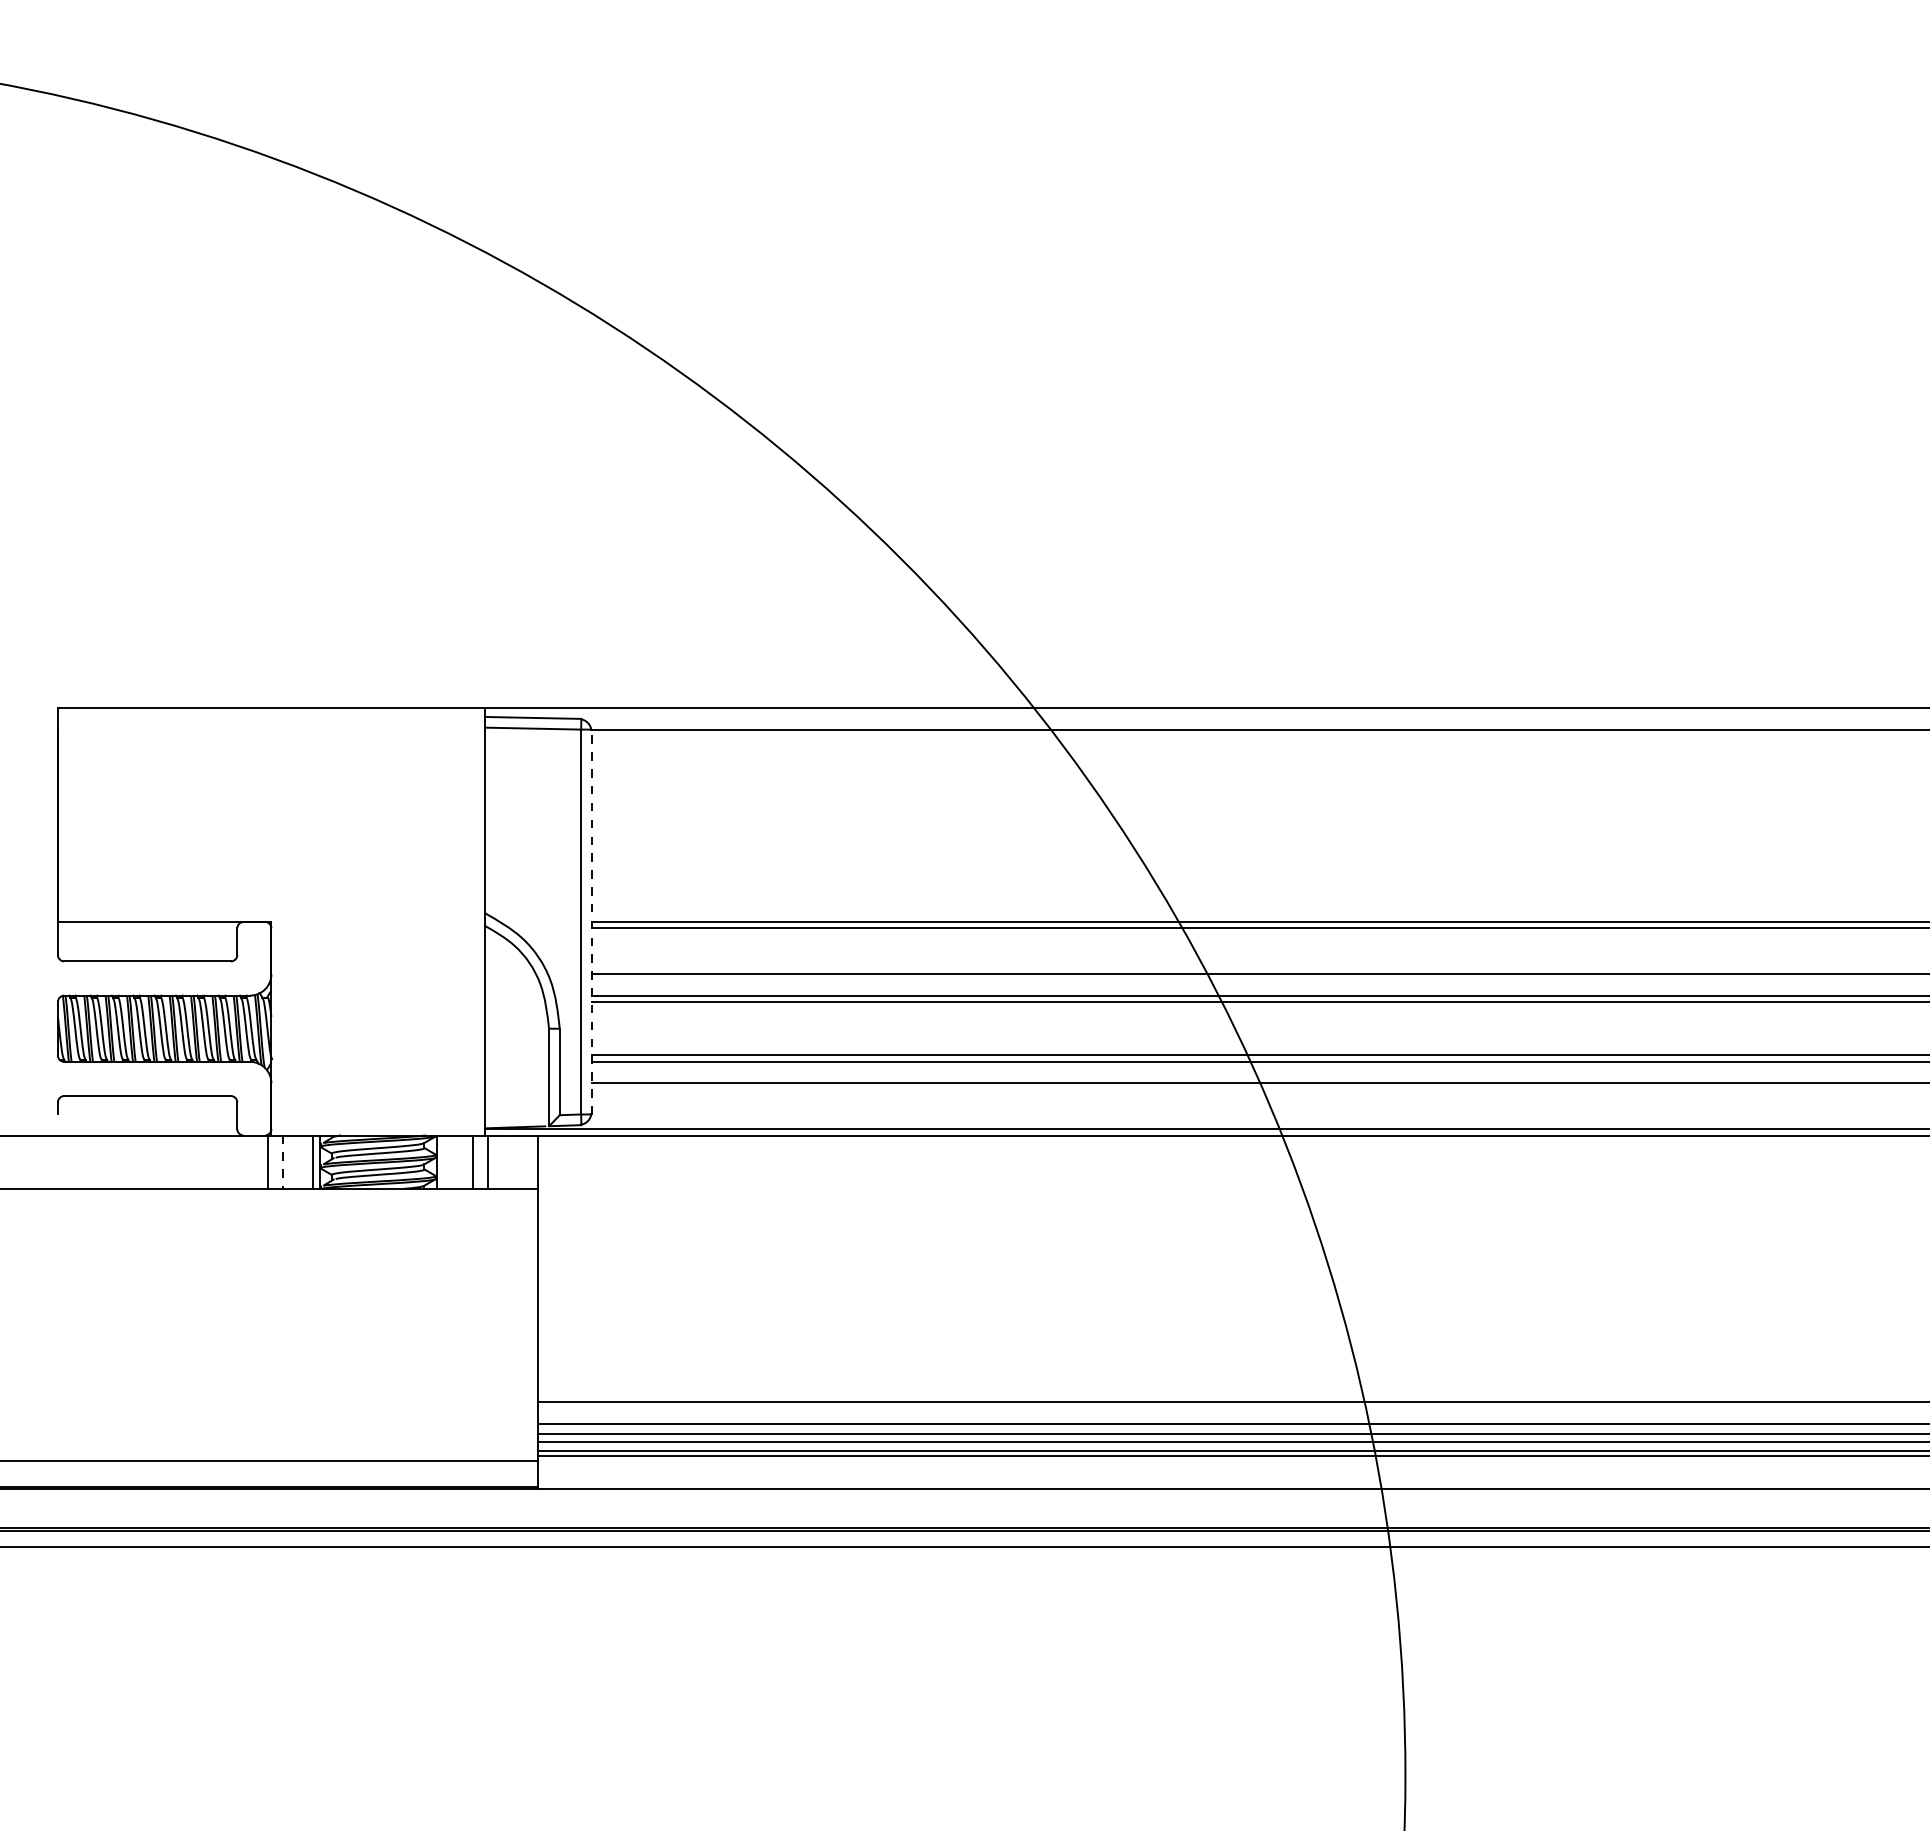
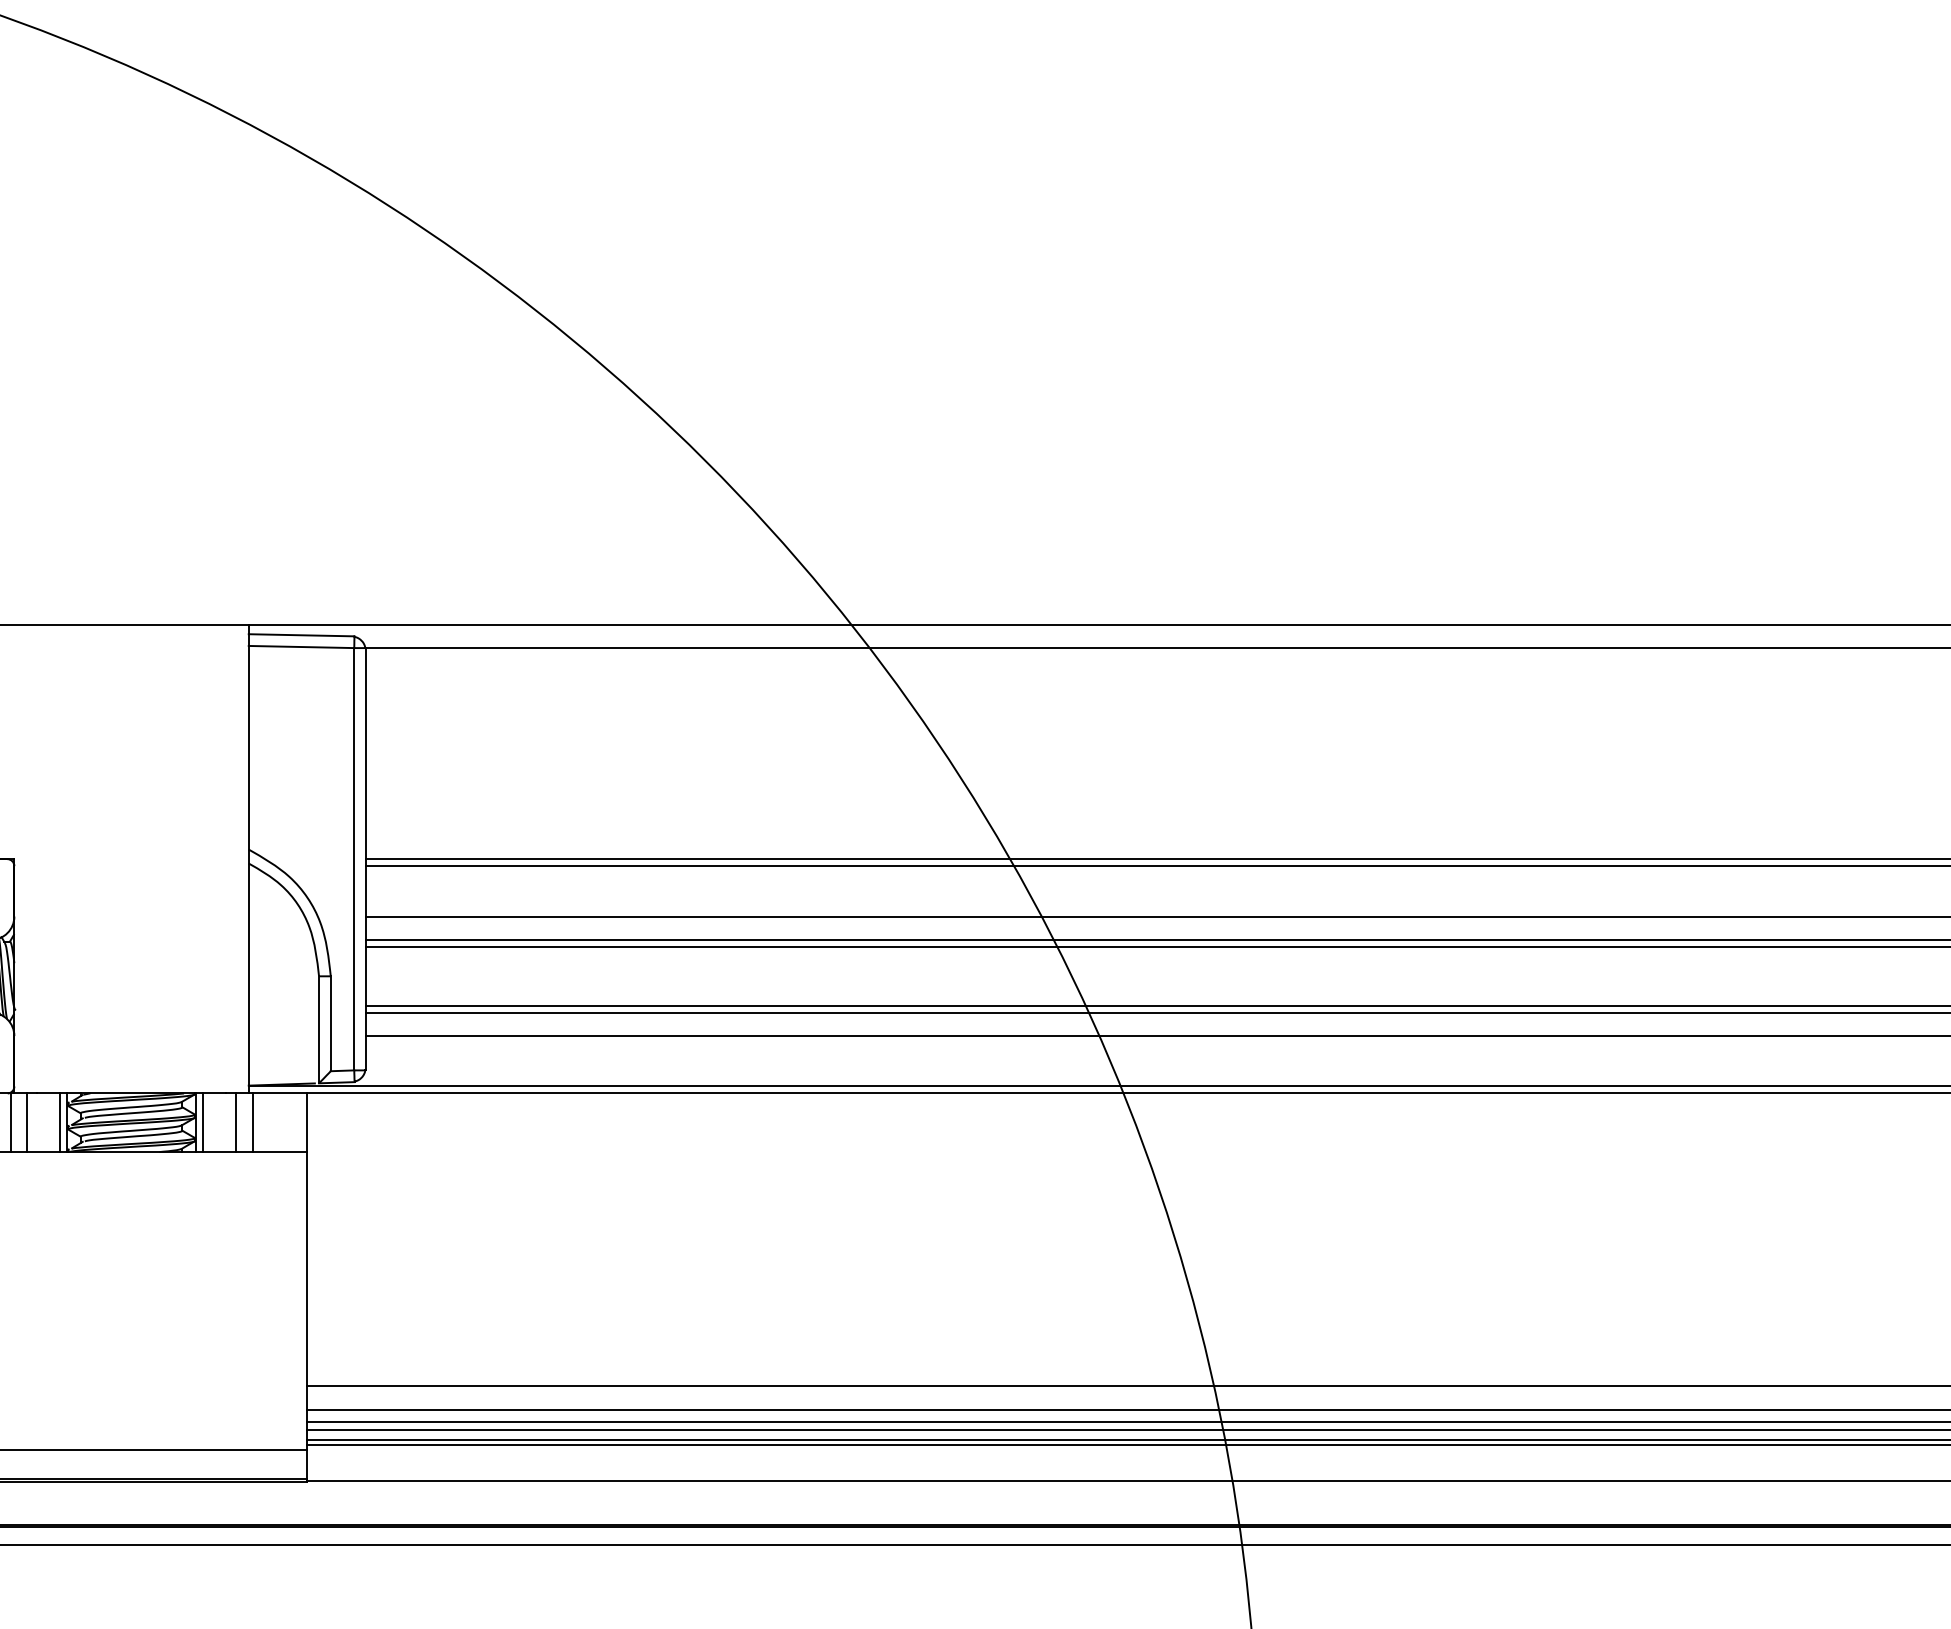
line: (591, 921) -> (365, 858), dashed -> solid
line: (443, 1161) -> (203, 1122), added
line: (283, 1162) -> (27, 1123), dashed -> solid

